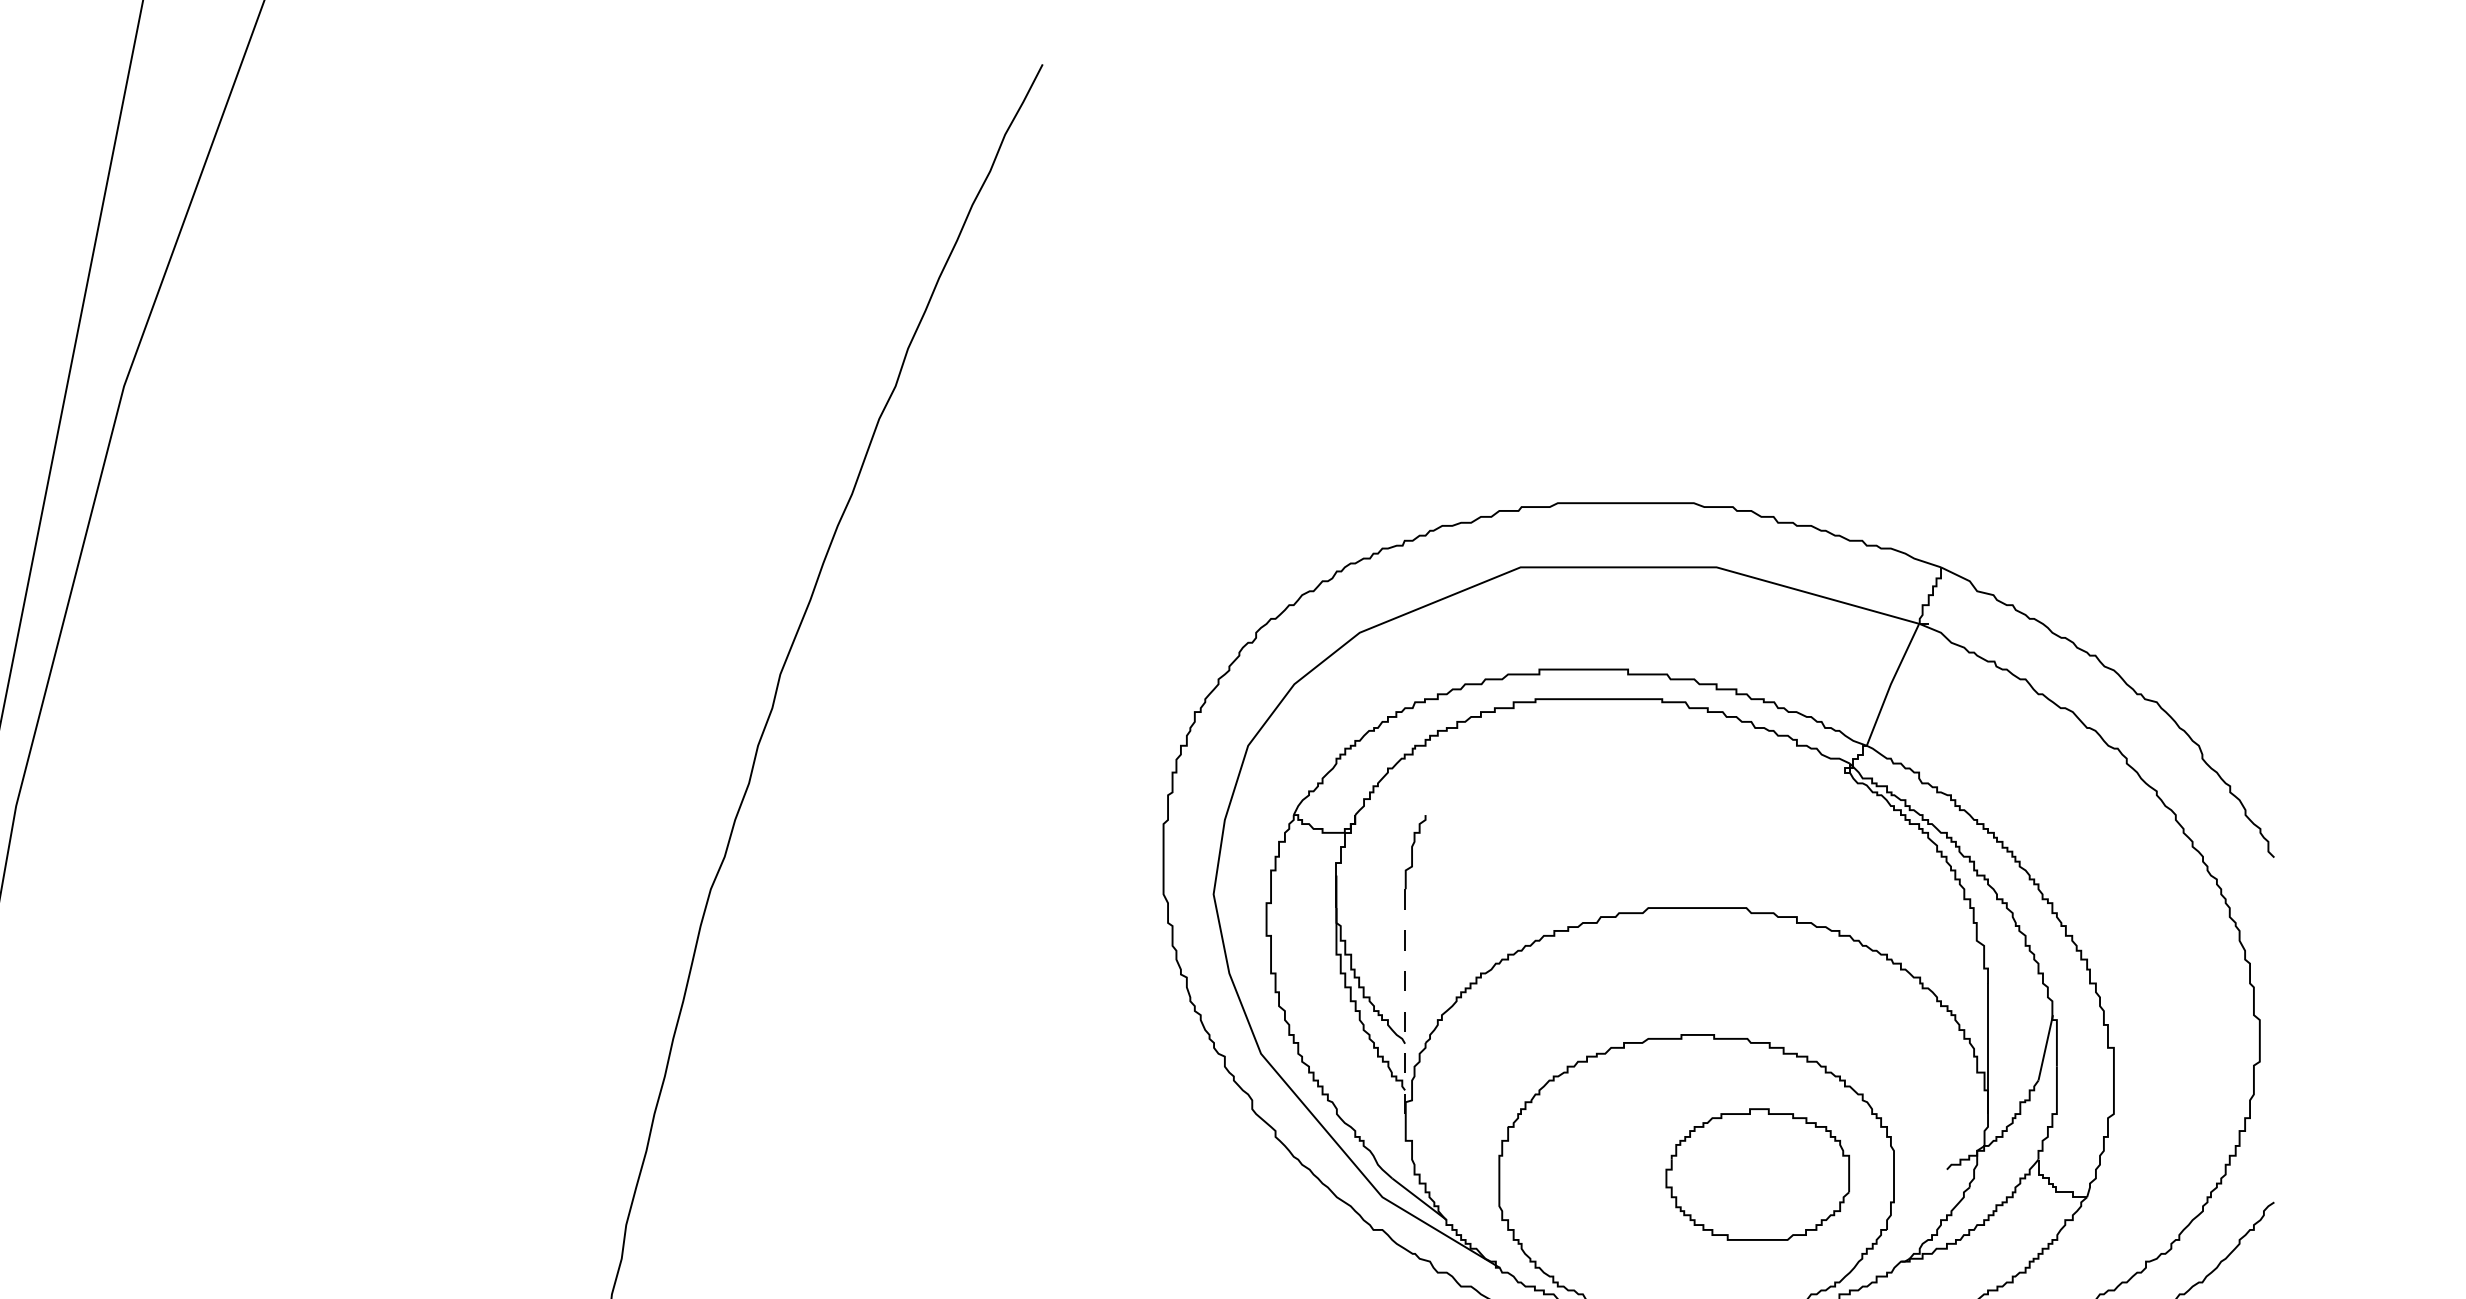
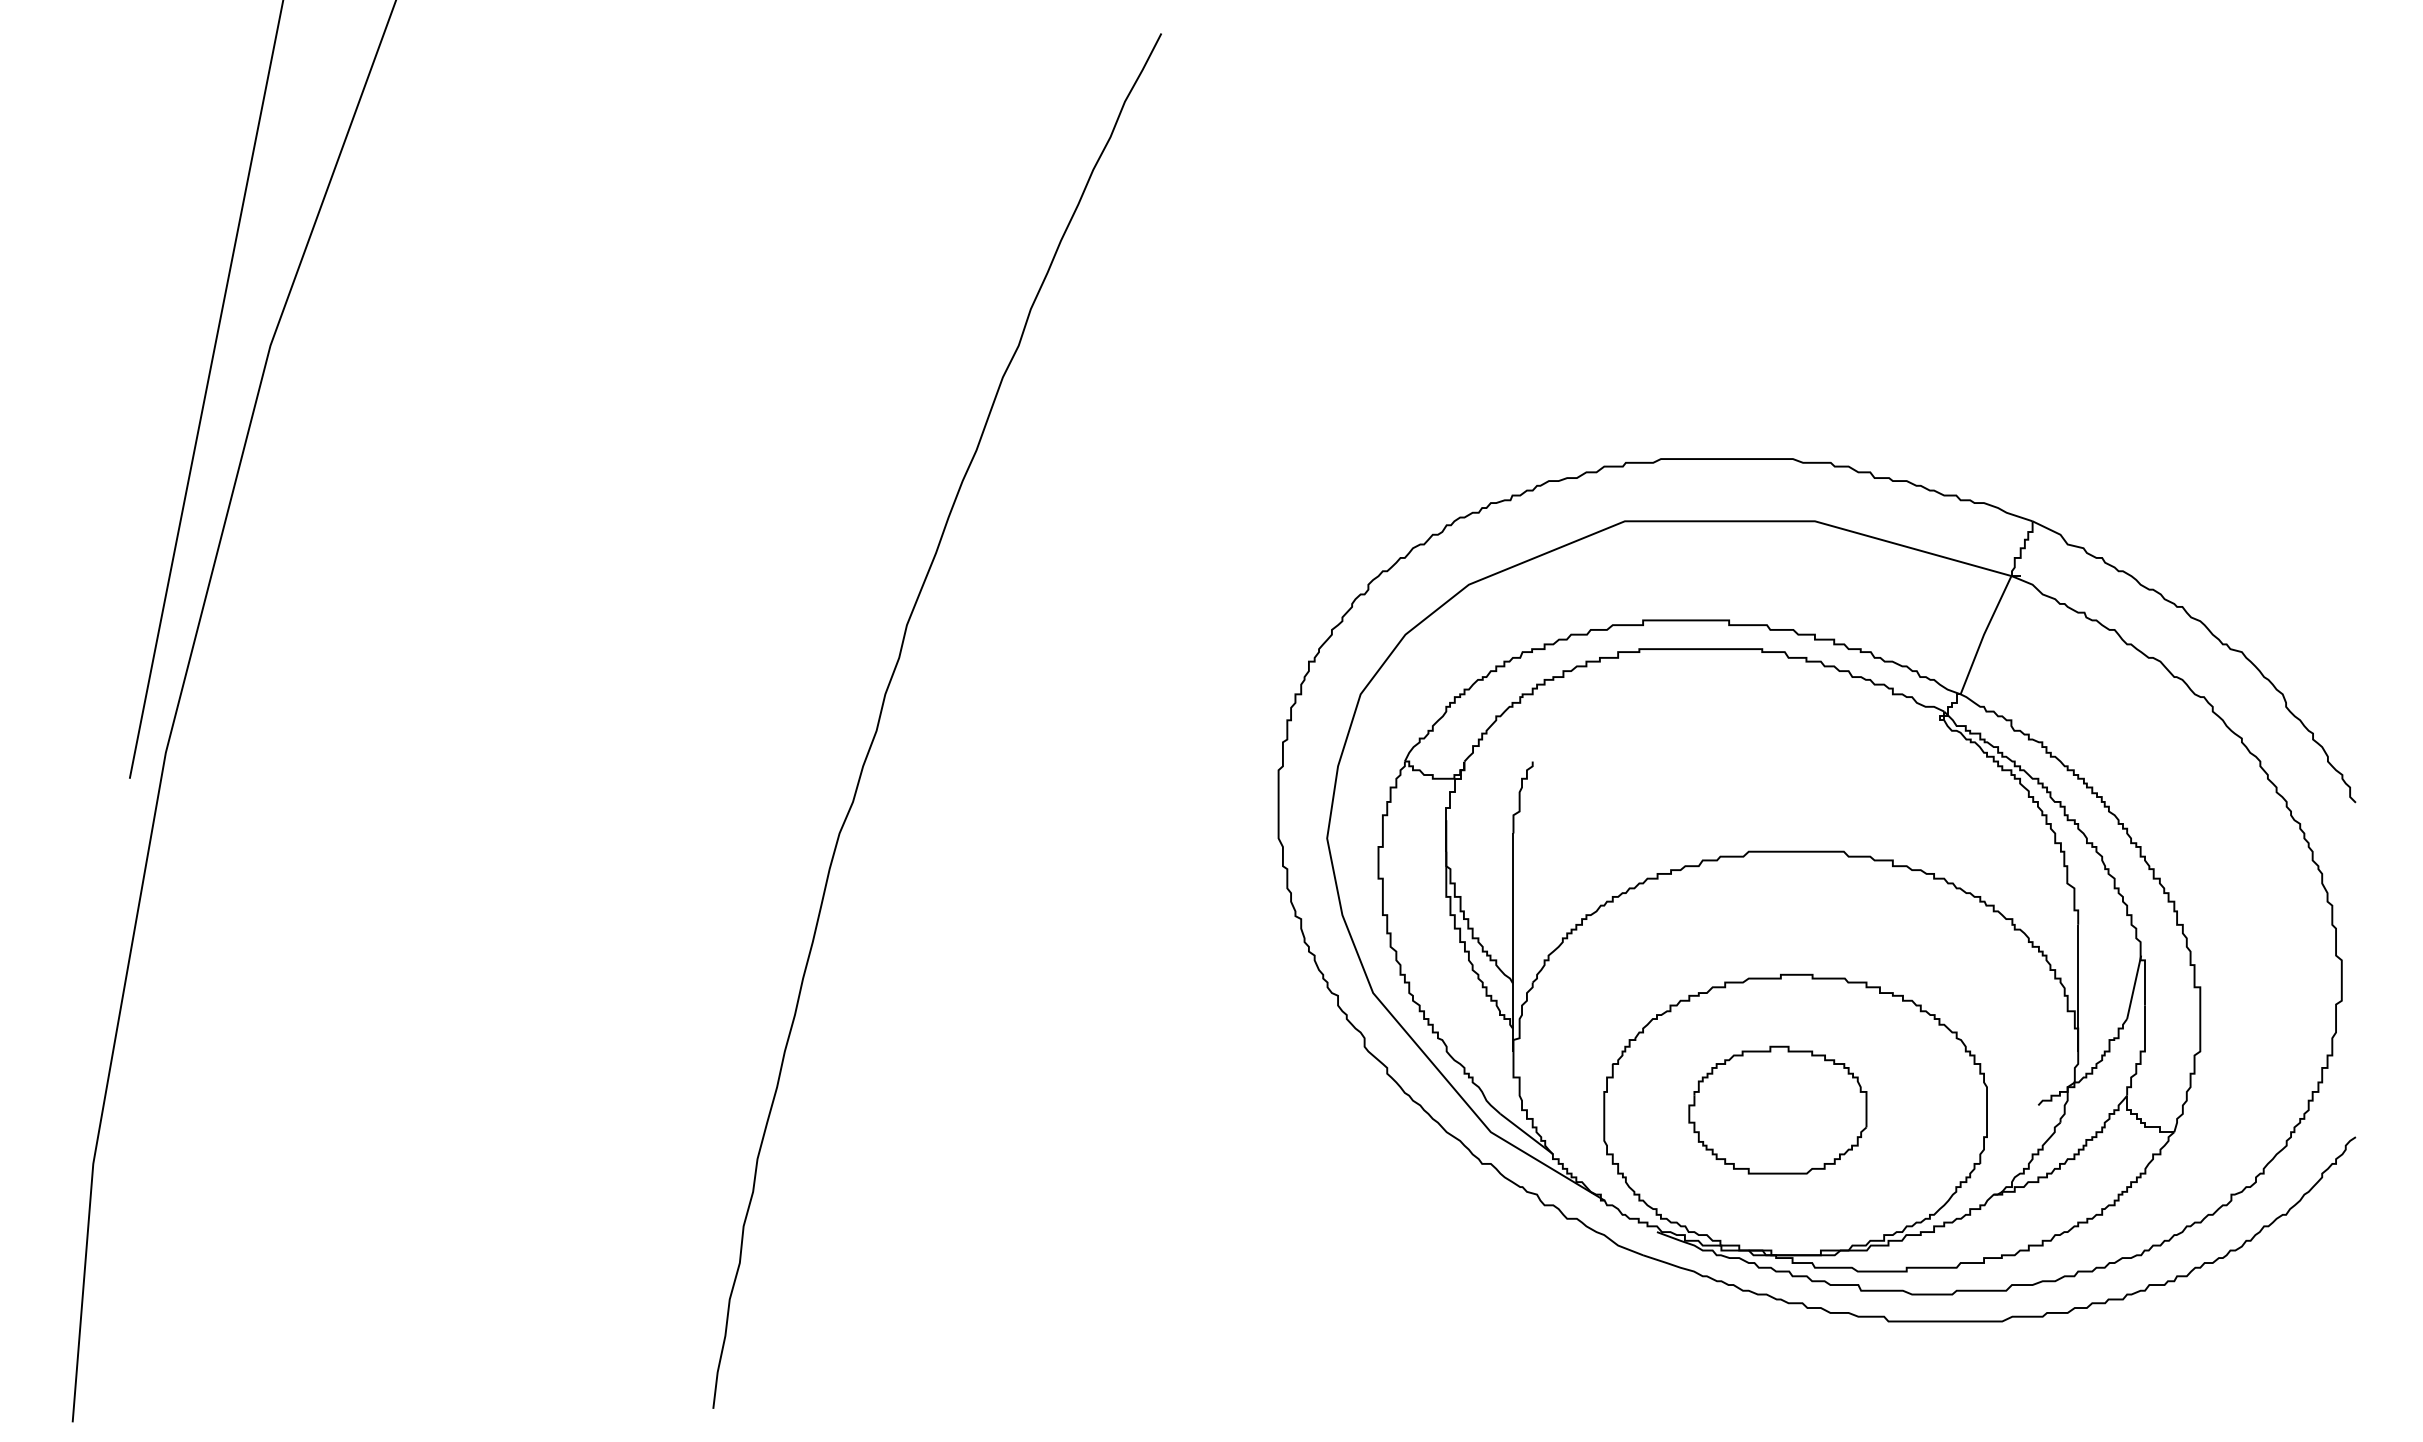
line: (1404, 1001) -> (1512, 942), dashed -> solid
part: (1757, 1173) -> (1777, 1109), moved

